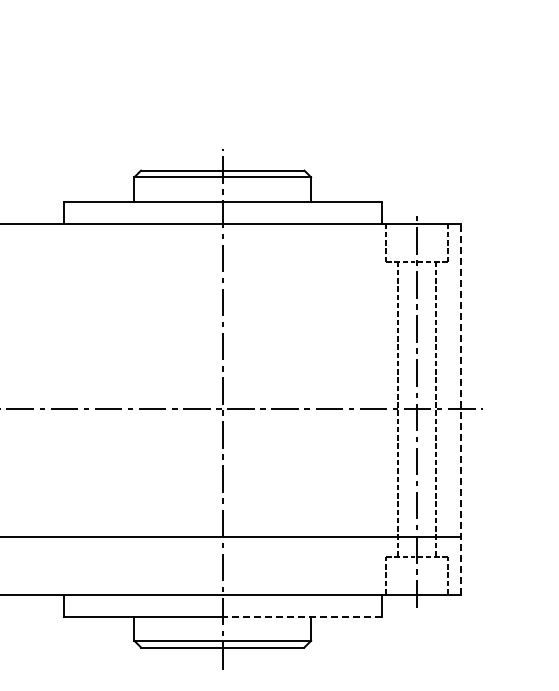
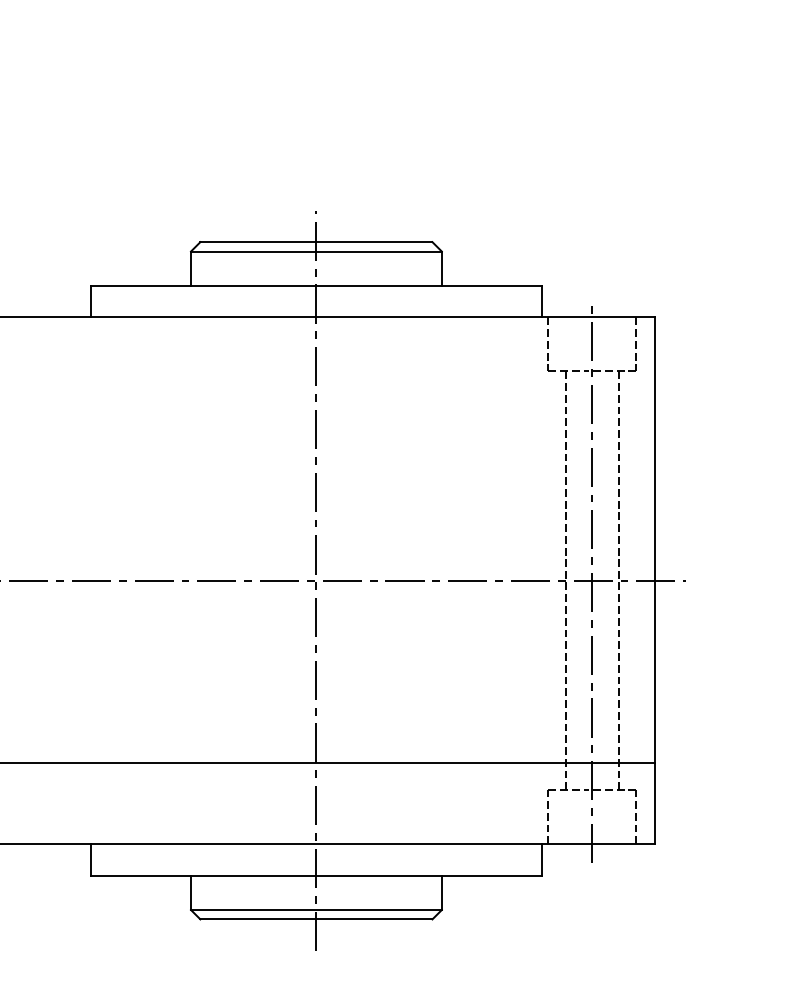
line: (461, 408) -> (655, 579), dashed -> solid
line: (301, 616) -> (428, 875), dashed -> solid

